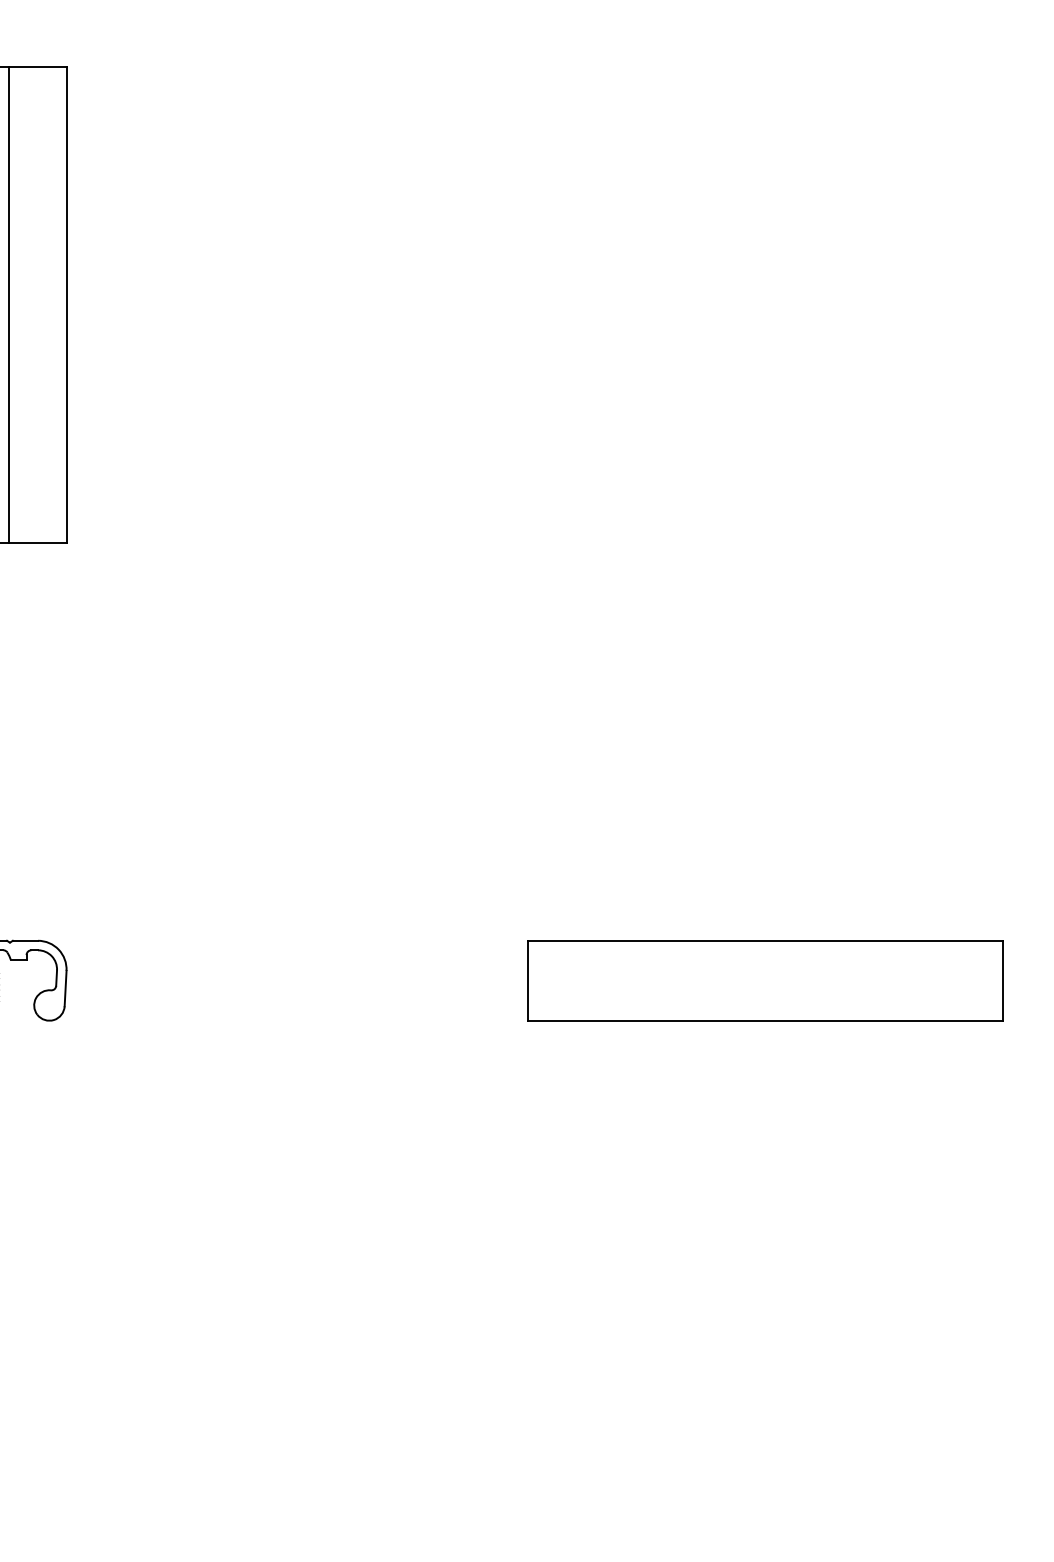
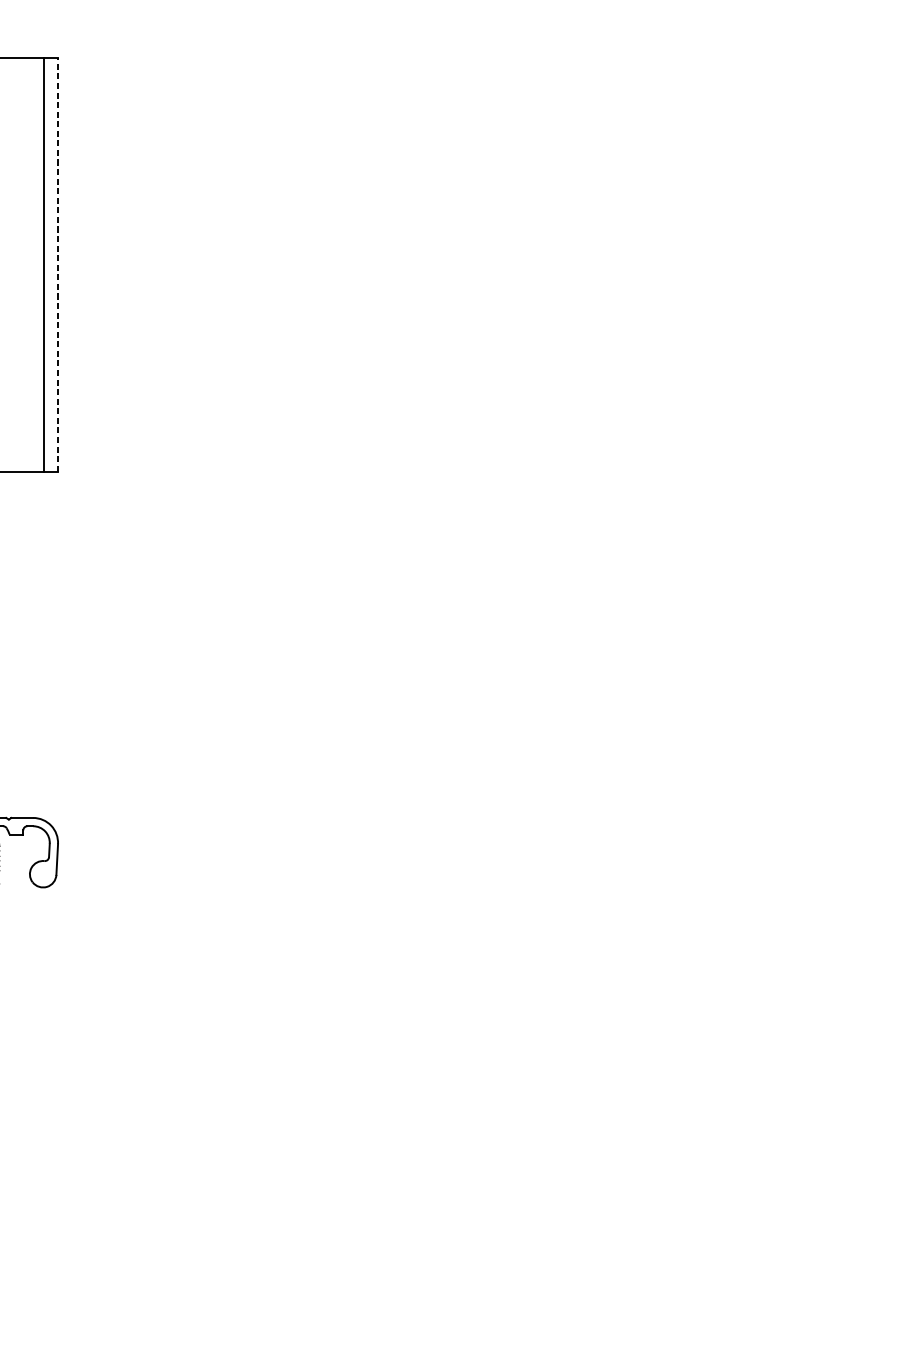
line: (9, 304) -> (44, 264), moved
line: (66, 304) -> (58, 264), solid -> dashed
part: (765, 980) -> (665, 852), removed

